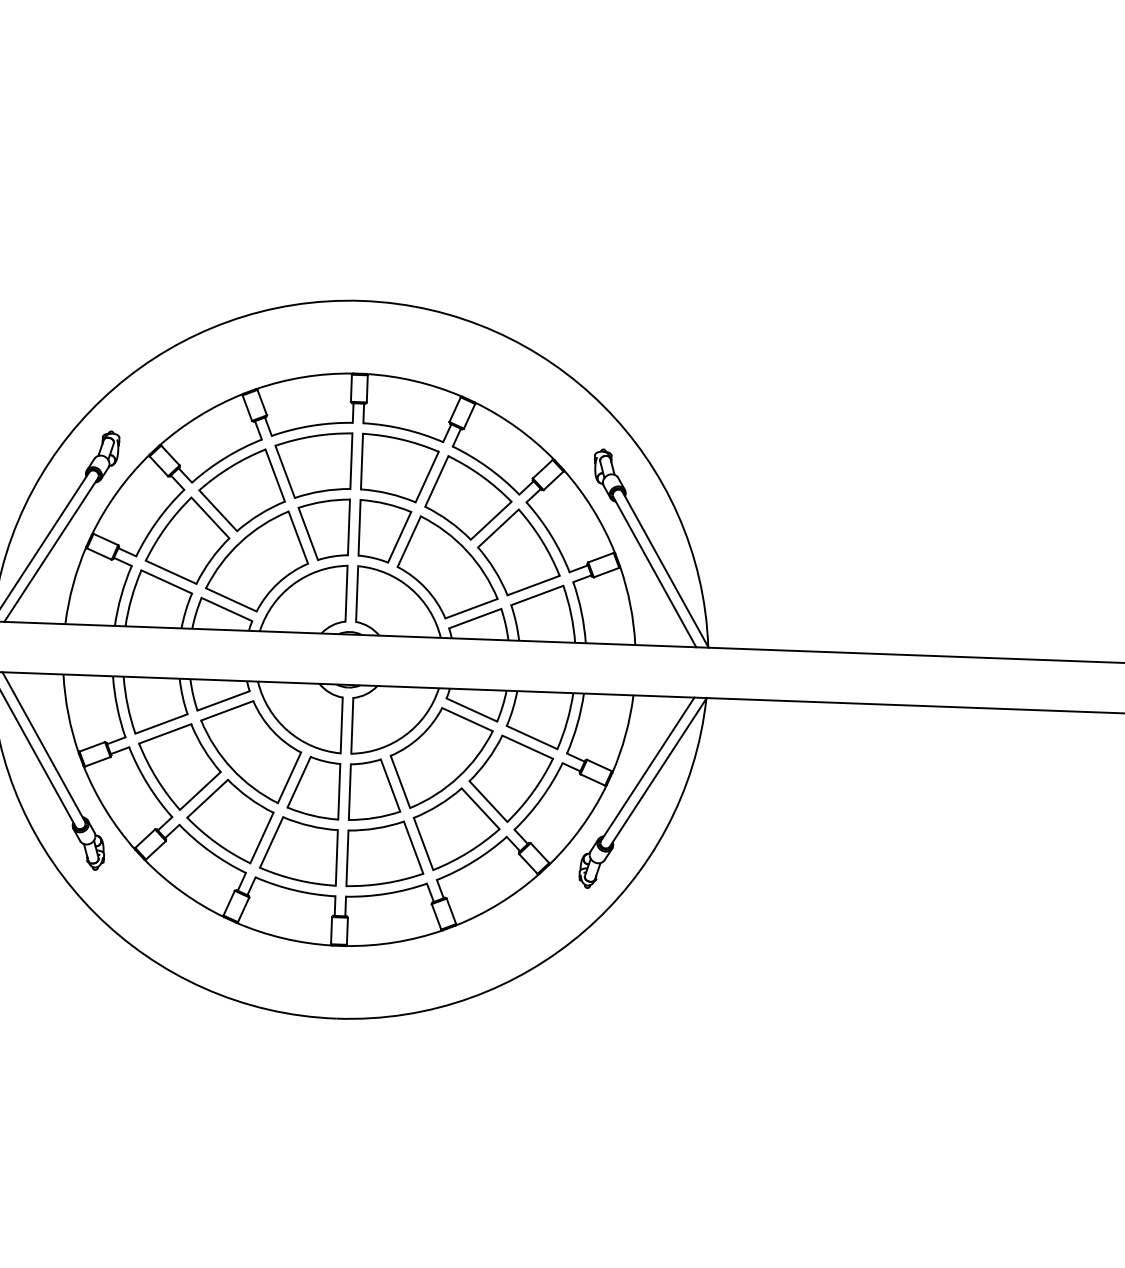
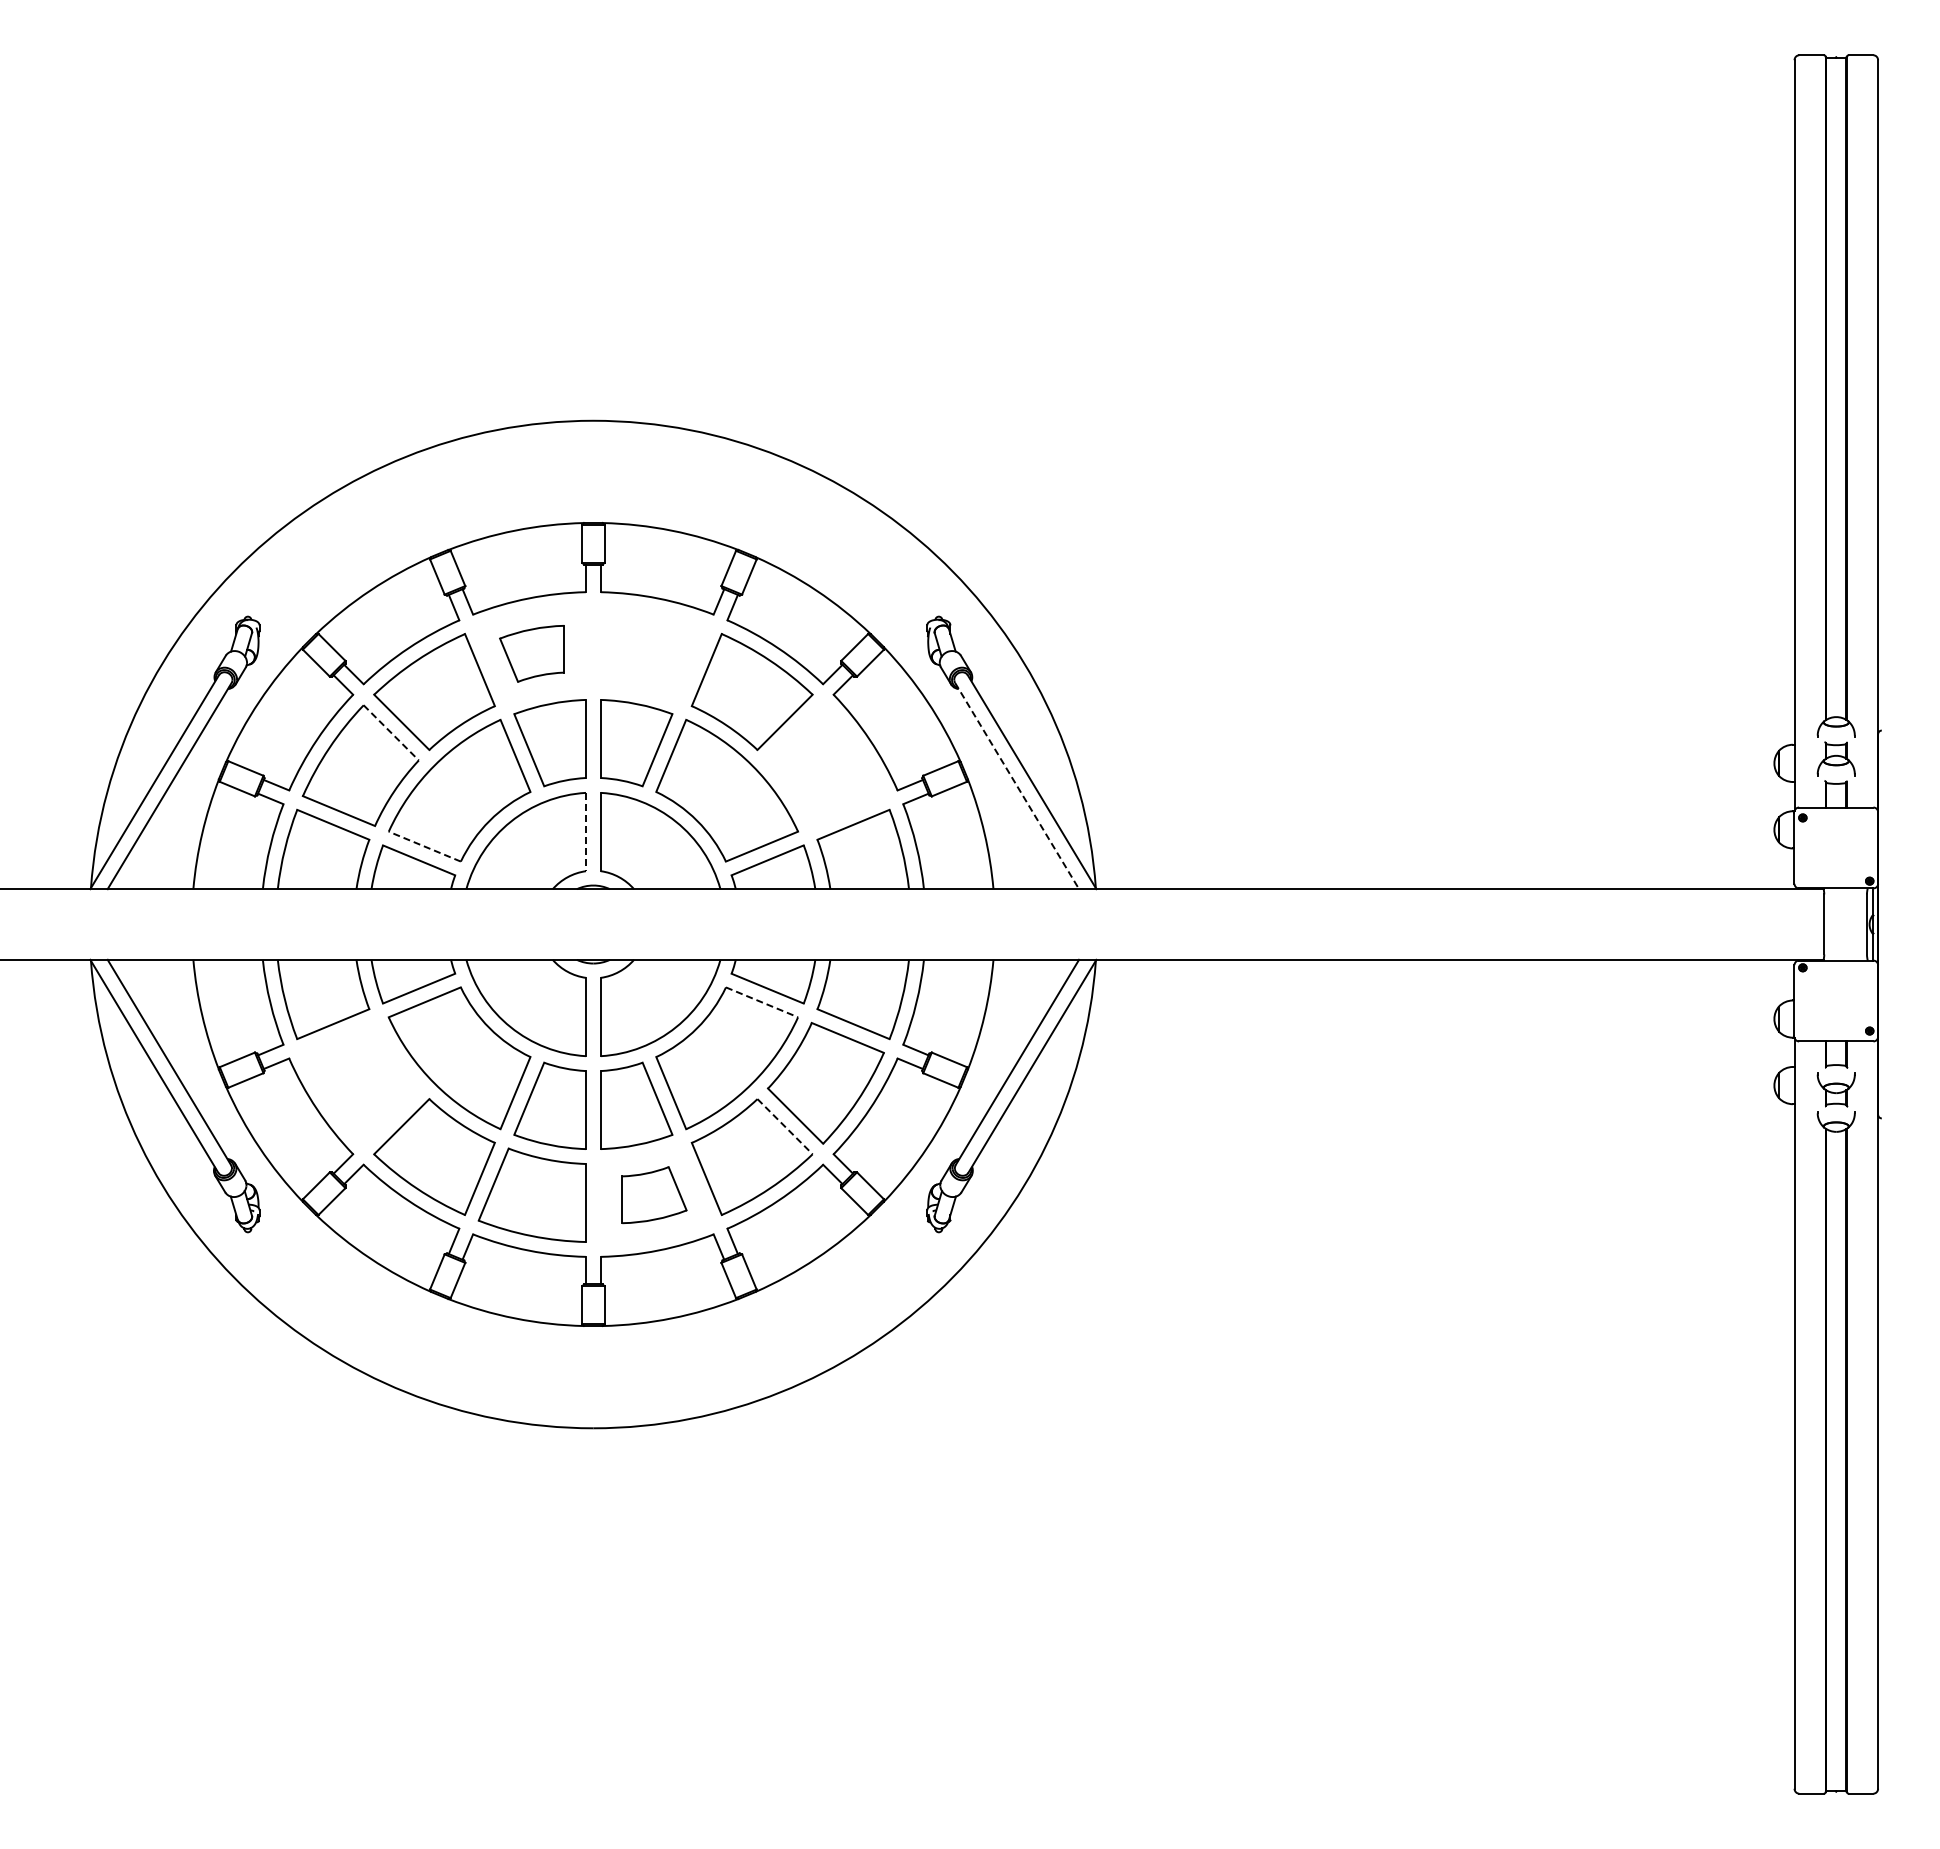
part: (312, 465) -> (531, 653), size x0.6
part: (400, 468) -> (654, 653), removed
line: (210, 518) -> (391, 733), solid -> dashed
part: (518, 552) -> (825, 765), removed
line: (655, 572) -> (1017, 786), solid -> dashed
line: (346, 594) -> (586, 832), solid -> dashed
line: (231, 599) -> (424, 846), solid -> dashed
line: (467, 719) -> (762, 1002), solid -> dashed
part: (179, 766) -> (360, 1083), removed
line: (480, 809) -> (785, 1127), solid -> dashed
part: (385, 853) -> (654, 1194), size x0.6

